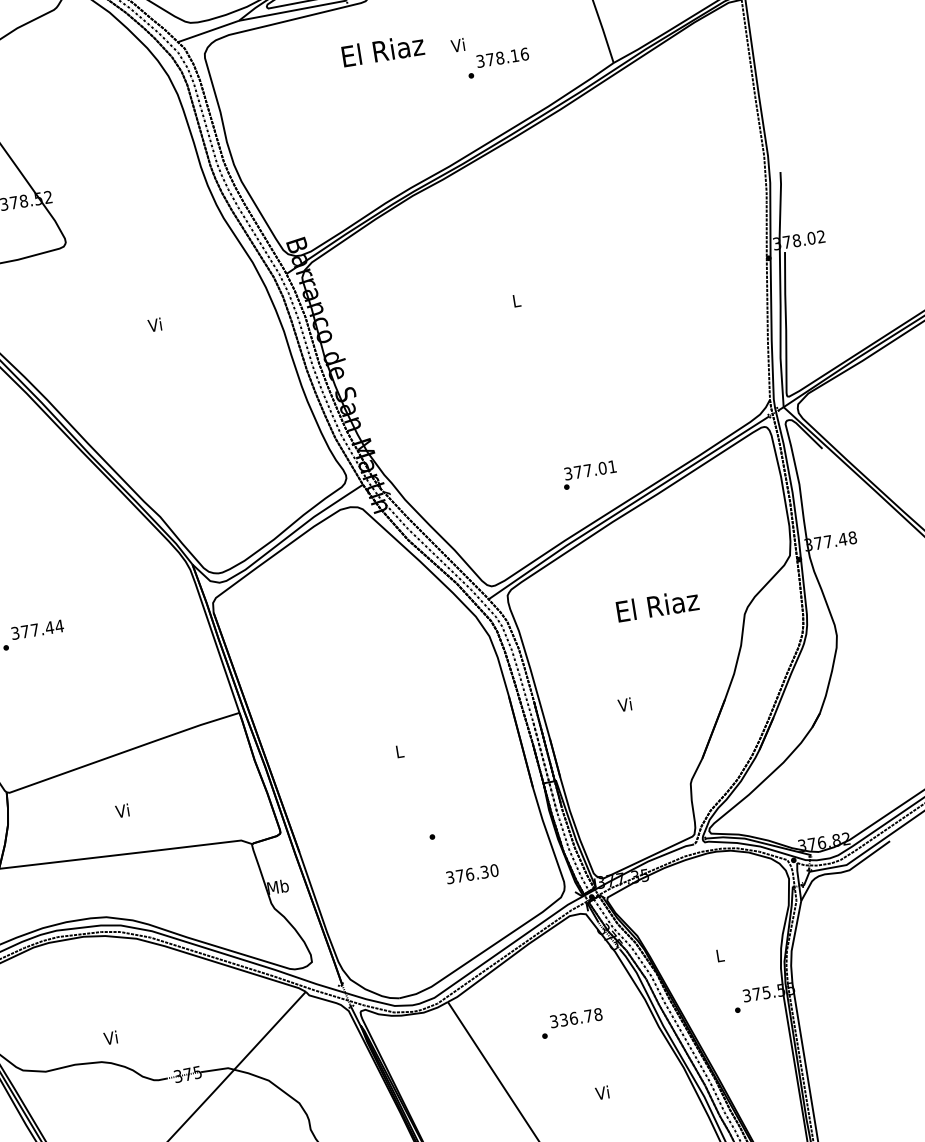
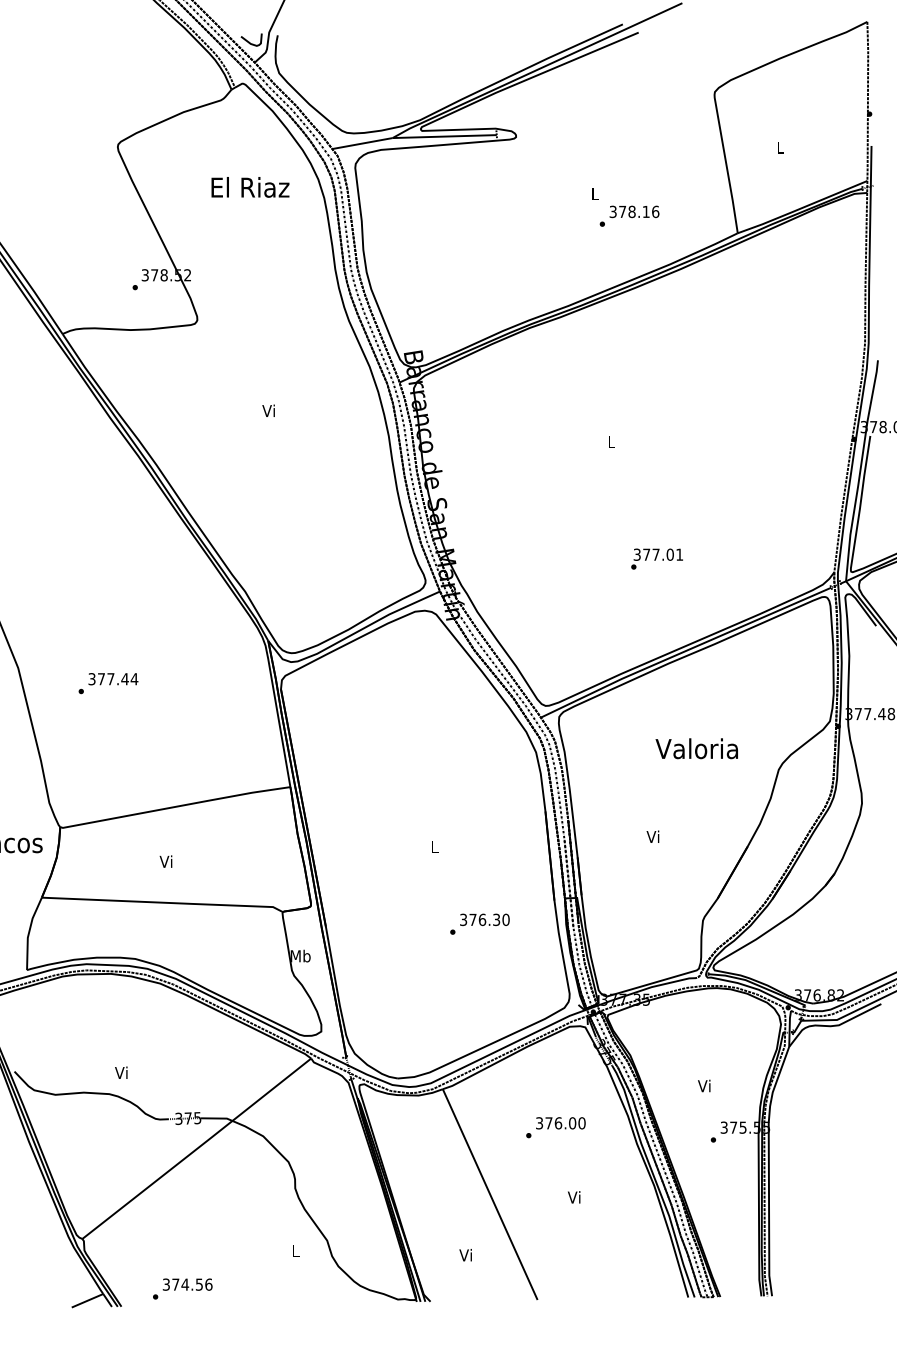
text: (458, 45) -> (594, 193), Vi -> L
text: (383, 50) -> (250, 187), moved
text: (588, 474) -> (656, 558), moved
text: (655, 605) -> (696, 748), El Riaz -> Valoria
text: (471, 873) -> (484, 919), moved
text: (719, 955) -> (704, 1085), L -> Vi
text: (581, 1017) -> (565, 1123), 336.78 -> 376.00

